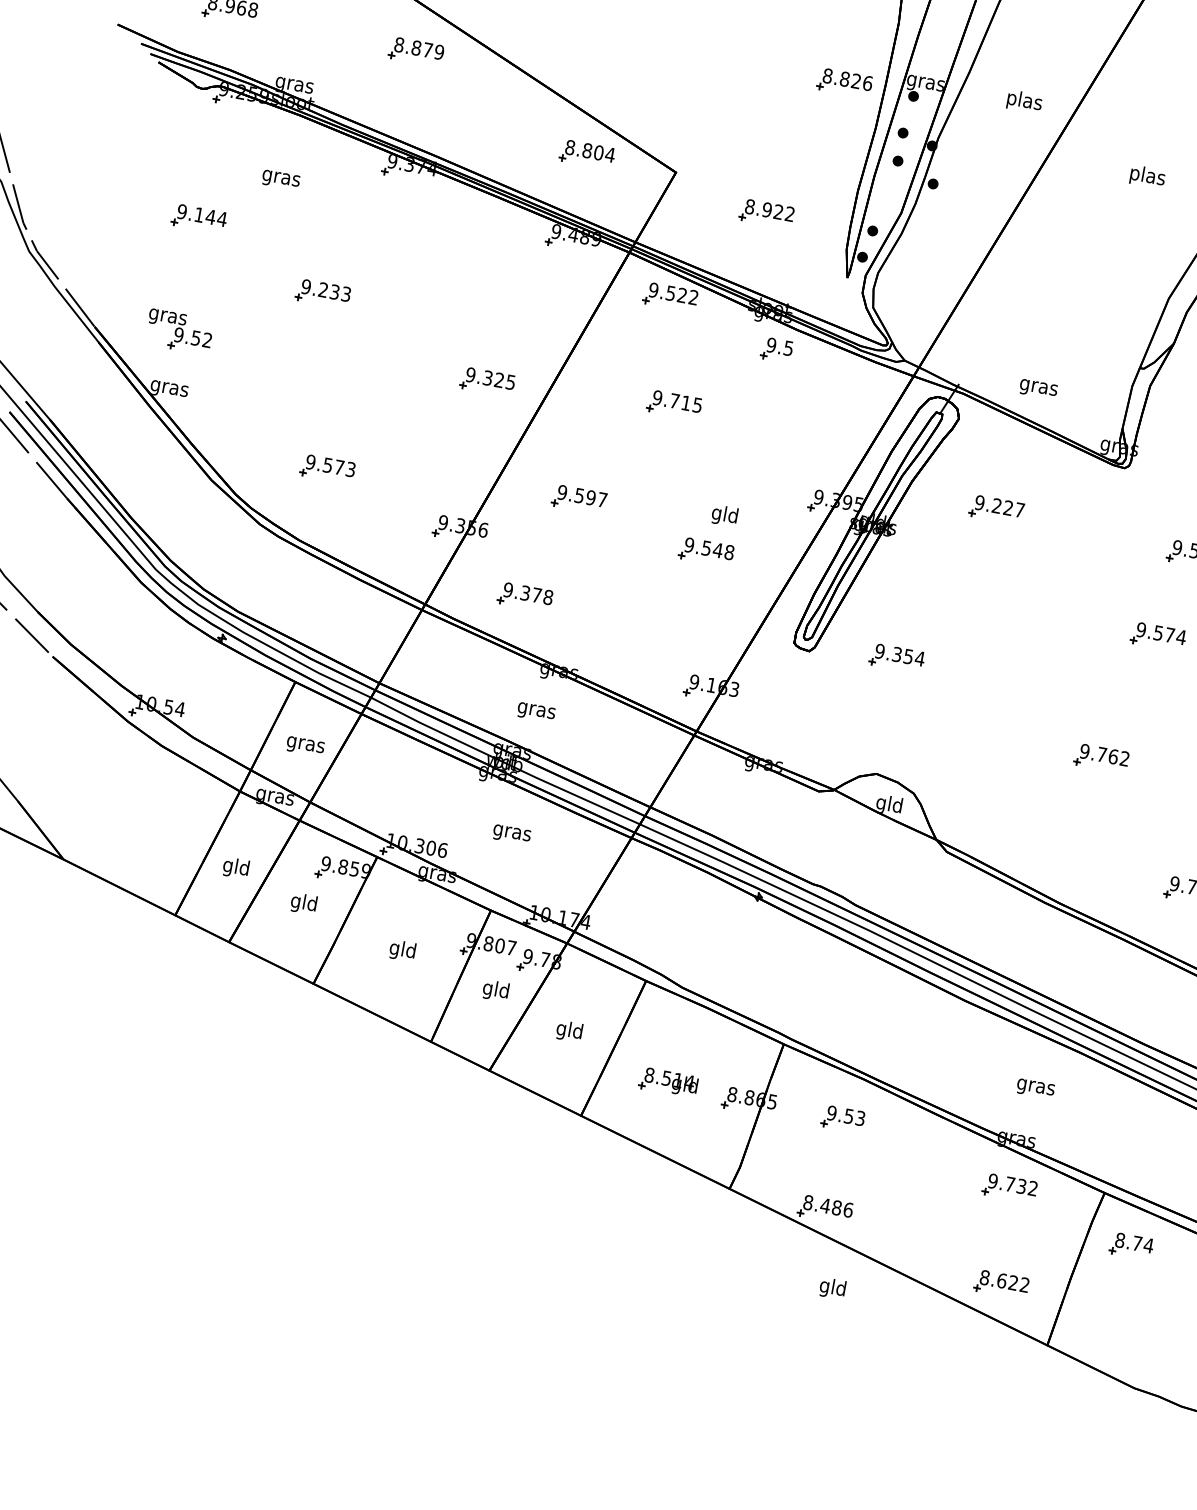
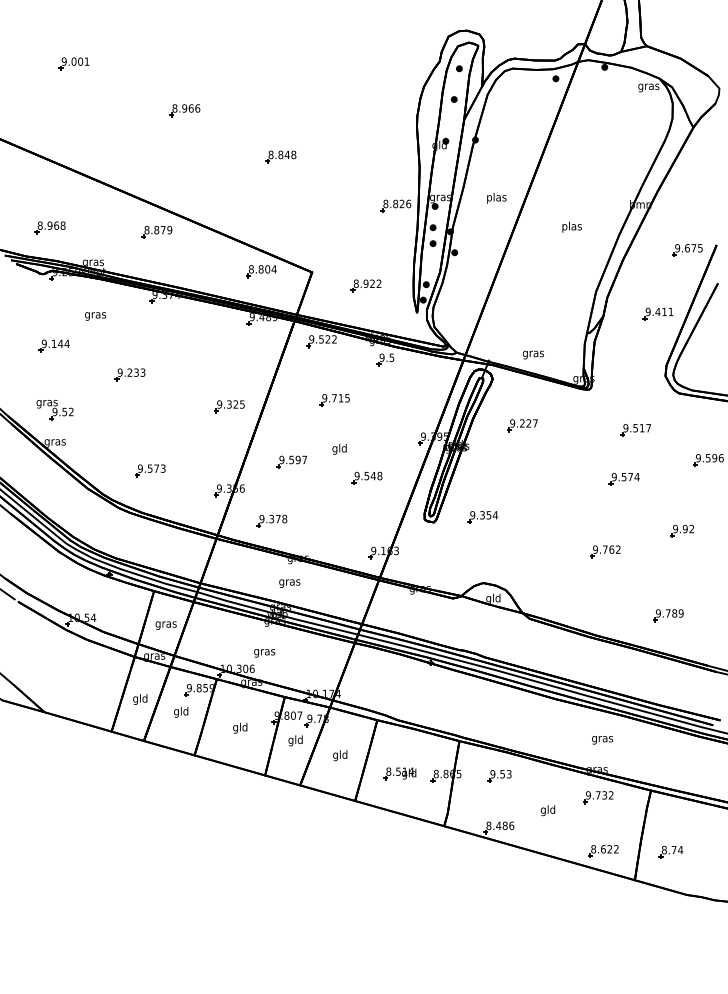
text: (724, 516) -> (339, 449), moved
text: (511, 834) -> (264, 653), moved
part: (1130, 1244) -> (670, 851), moved
text: (831, 1288) -> (547, 810), moved

